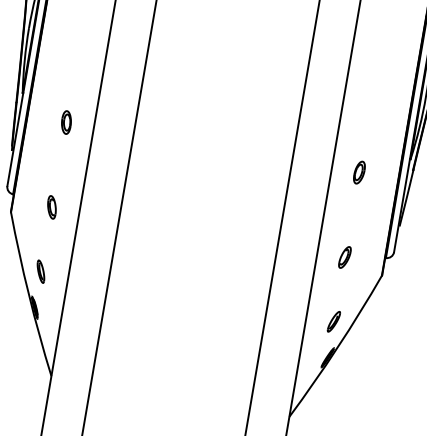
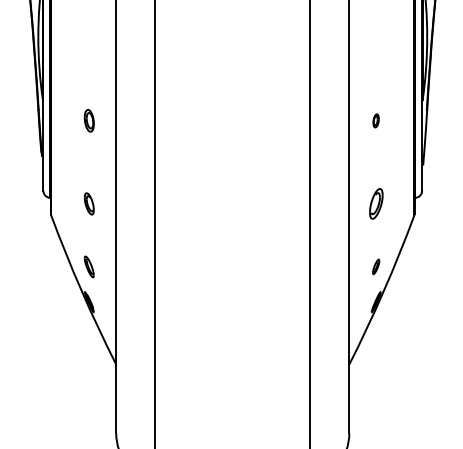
part: (358, 172) -> (375, 120), size x0.6
part: (344, 256) -> (375, 203), size x1.4
part: (333, 321) -> (375, 266), size x0.7

